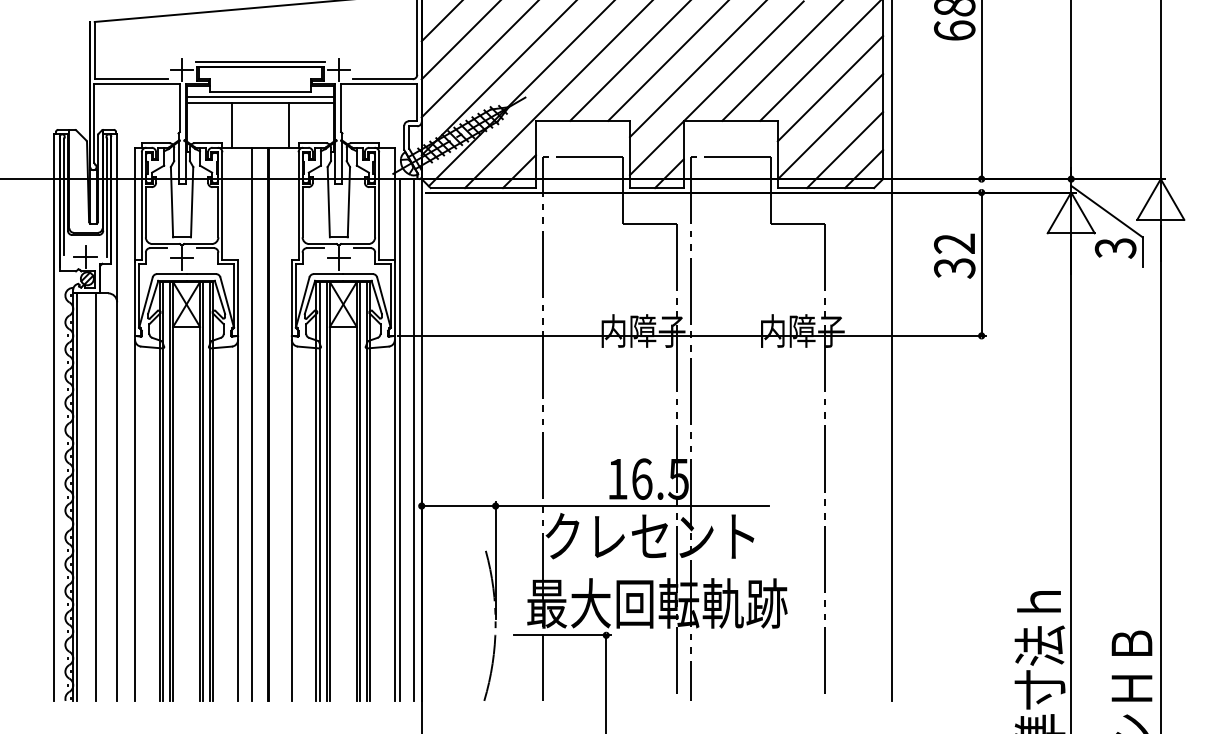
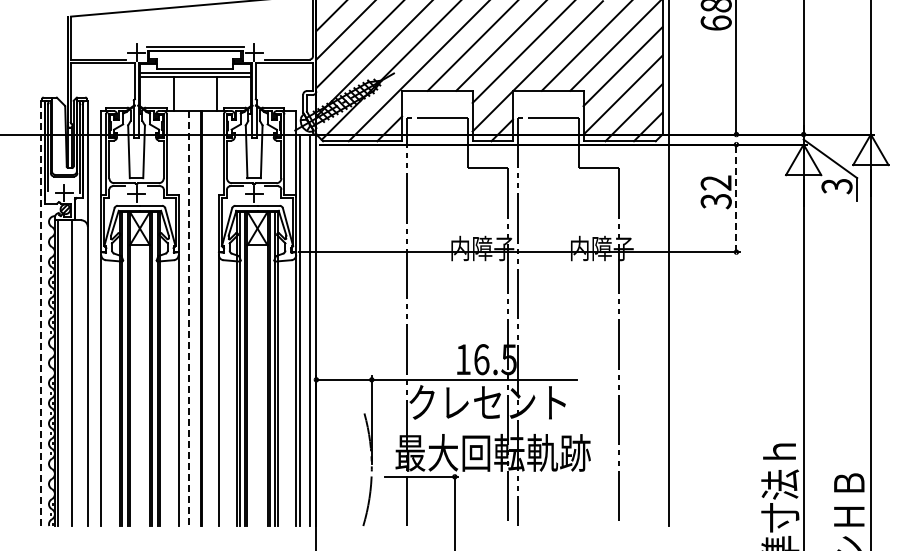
line: (981, 264) -> (736, 198), solid -> dashed
line: (54, 417) -> (40, 313), solid -> dashed
line: (252, 424) -> (189, 318), solid -> dashed

